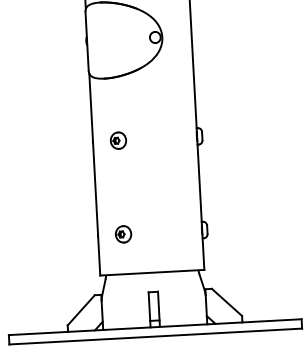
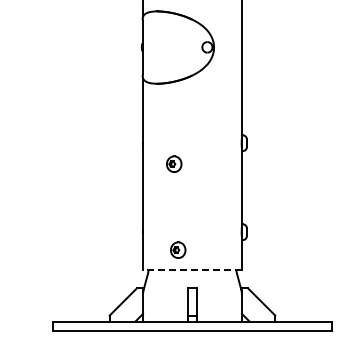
part: (118, 139) -> (174, 163), moved
part: (123, 233) -> (178, 249), moved
line: (151, 273) -> (191, 270), solid -> dashed

